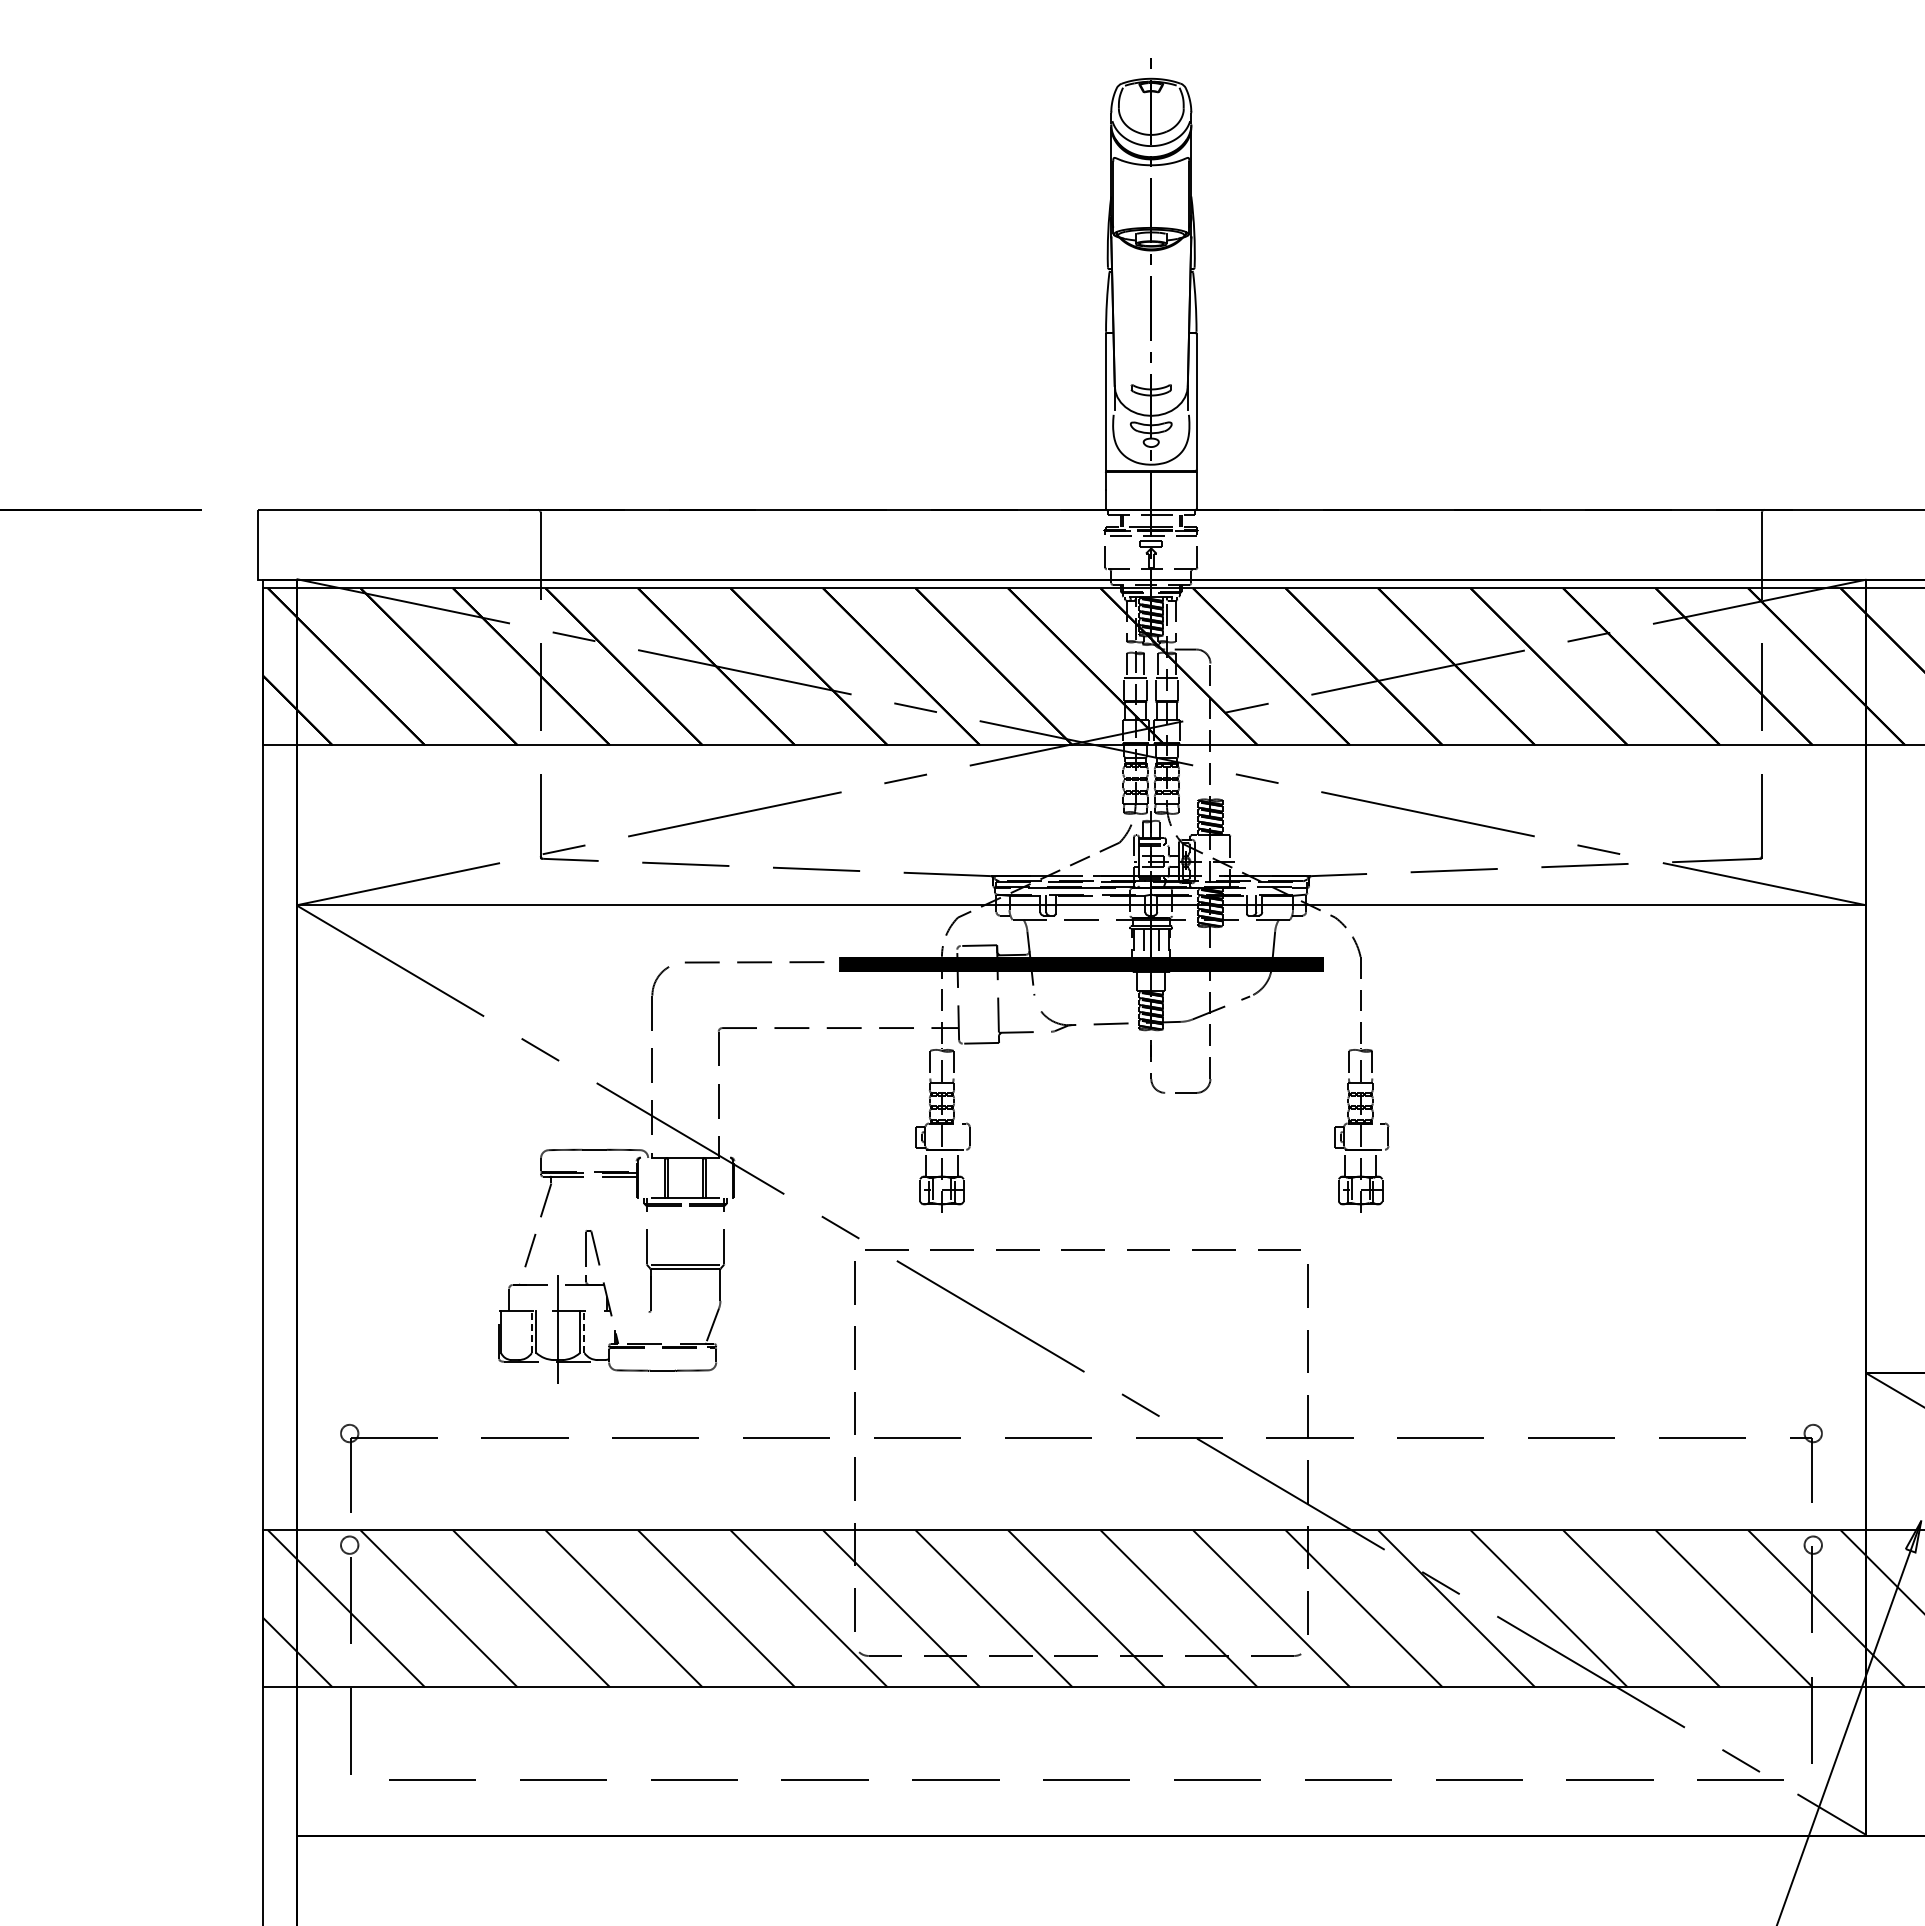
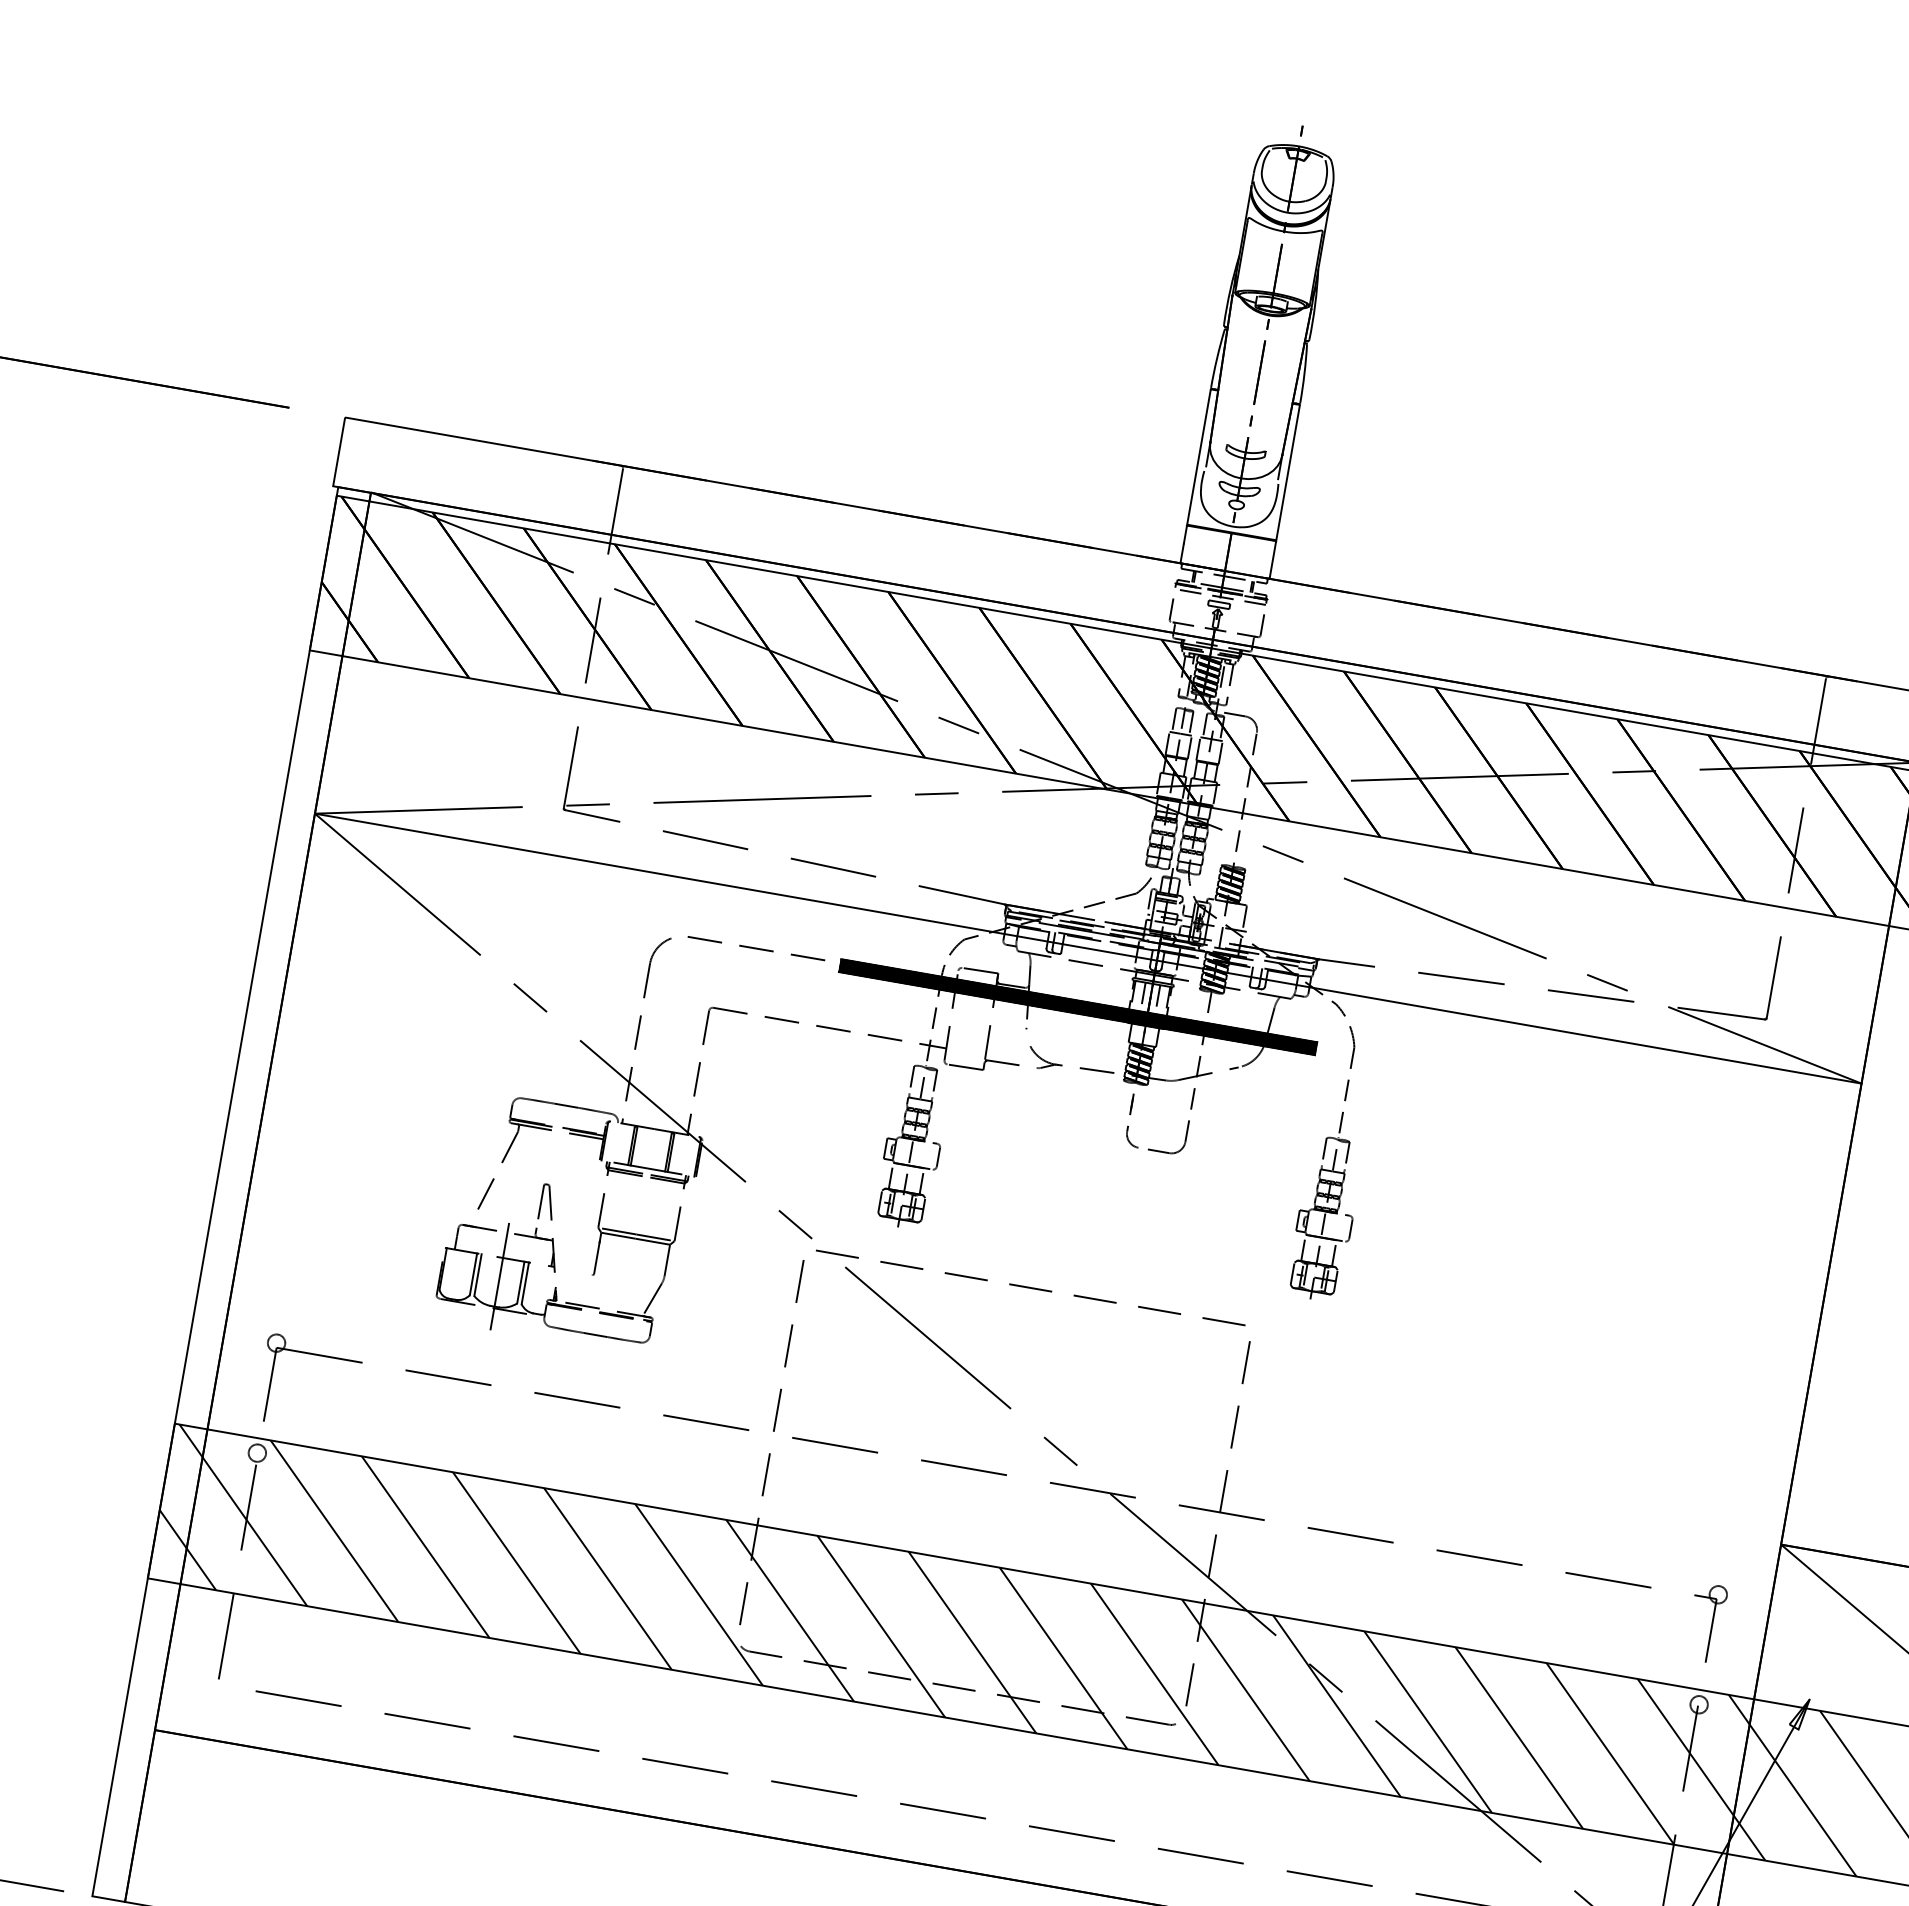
line: (531, 1331) -> (473, 1273), dashed -> solid
line: (584, 1331) -> (525, 1283), dashed -> solid

